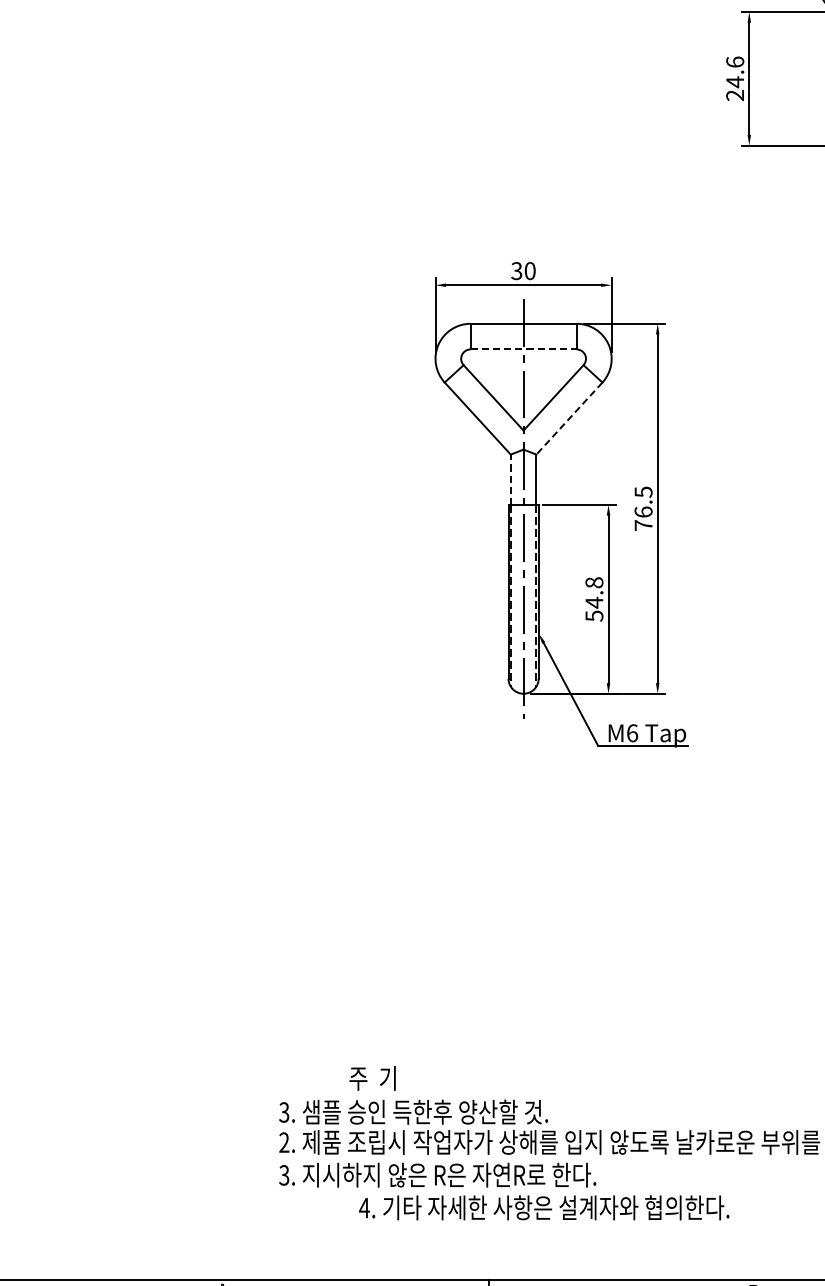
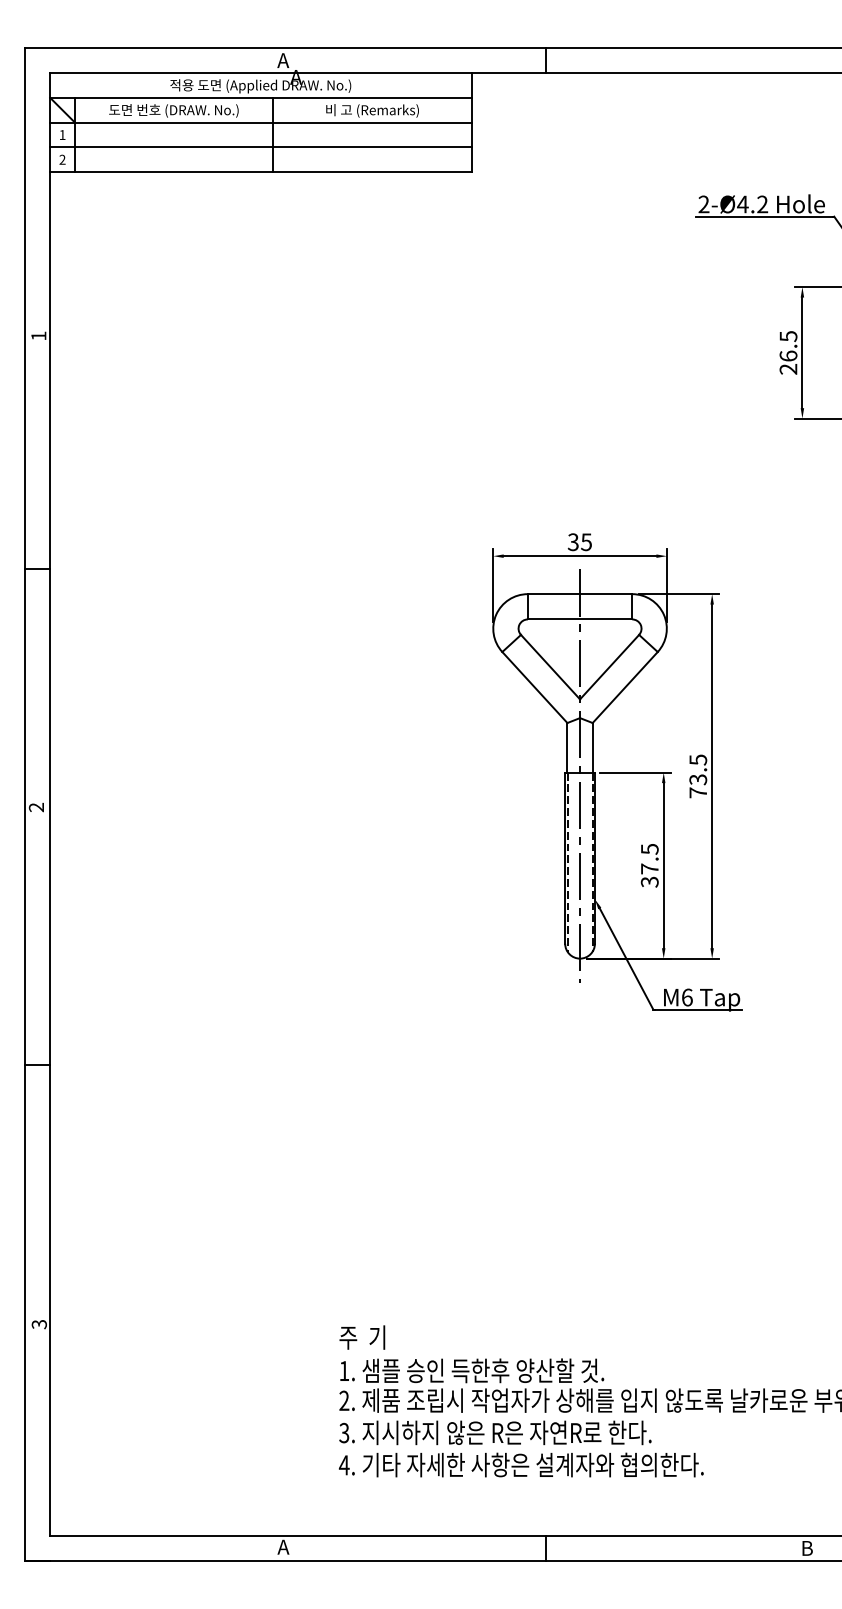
text: (735, 72) -> (788, 346), 24.6 -> 26.5
text: (530, 270) -> (586, 541), 30 -> 35
line: (524, 349) -> (580, 619), dashed -> solid
line: (568, 418) -> (624, 687), dashed -> solid
line: (510, 479) -> (567, 747), dashed -> solid
text: (643, 511) -> (698, 779), 76.5 -> 73.5
text: (594, 598) -> (649, 864), 54.8 -> 37.5
text: (372, 1078) -> (362, 1337), moved
text: (284, 1111) -> (344, 1370), 3. -> 1.
text: (544, 1207) -> (521, 1464), moved

